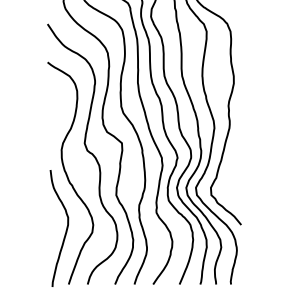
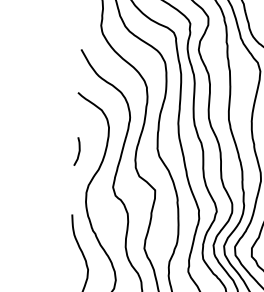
curve: (51, 114) -> (78, 151), added

